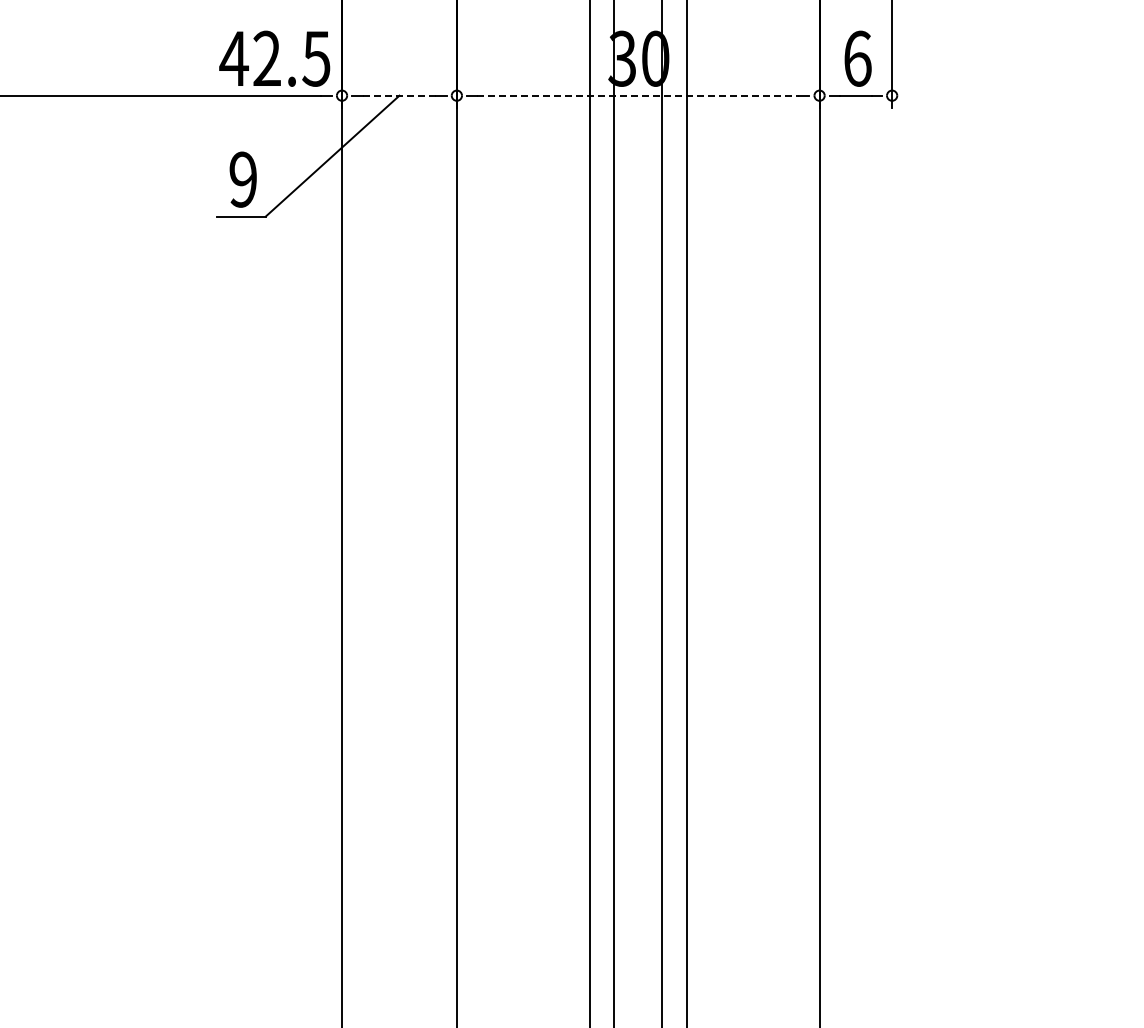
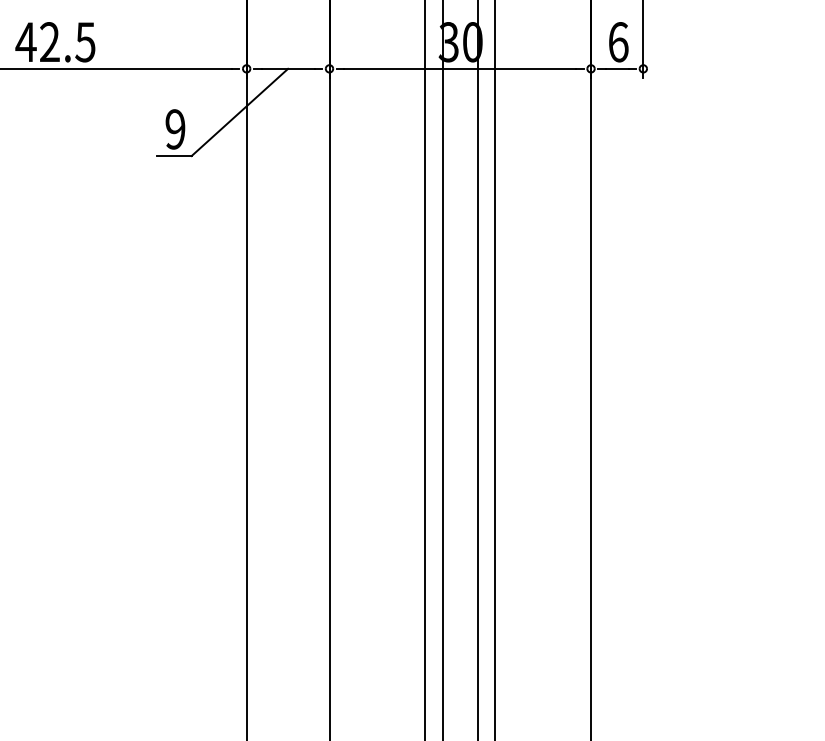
text: (274, 58) -> (55, 42), moved
line: (399, 95) -> (288, 68), dashed -> solid
line: (638, 95) -> (460, 68), dashed -> solid

